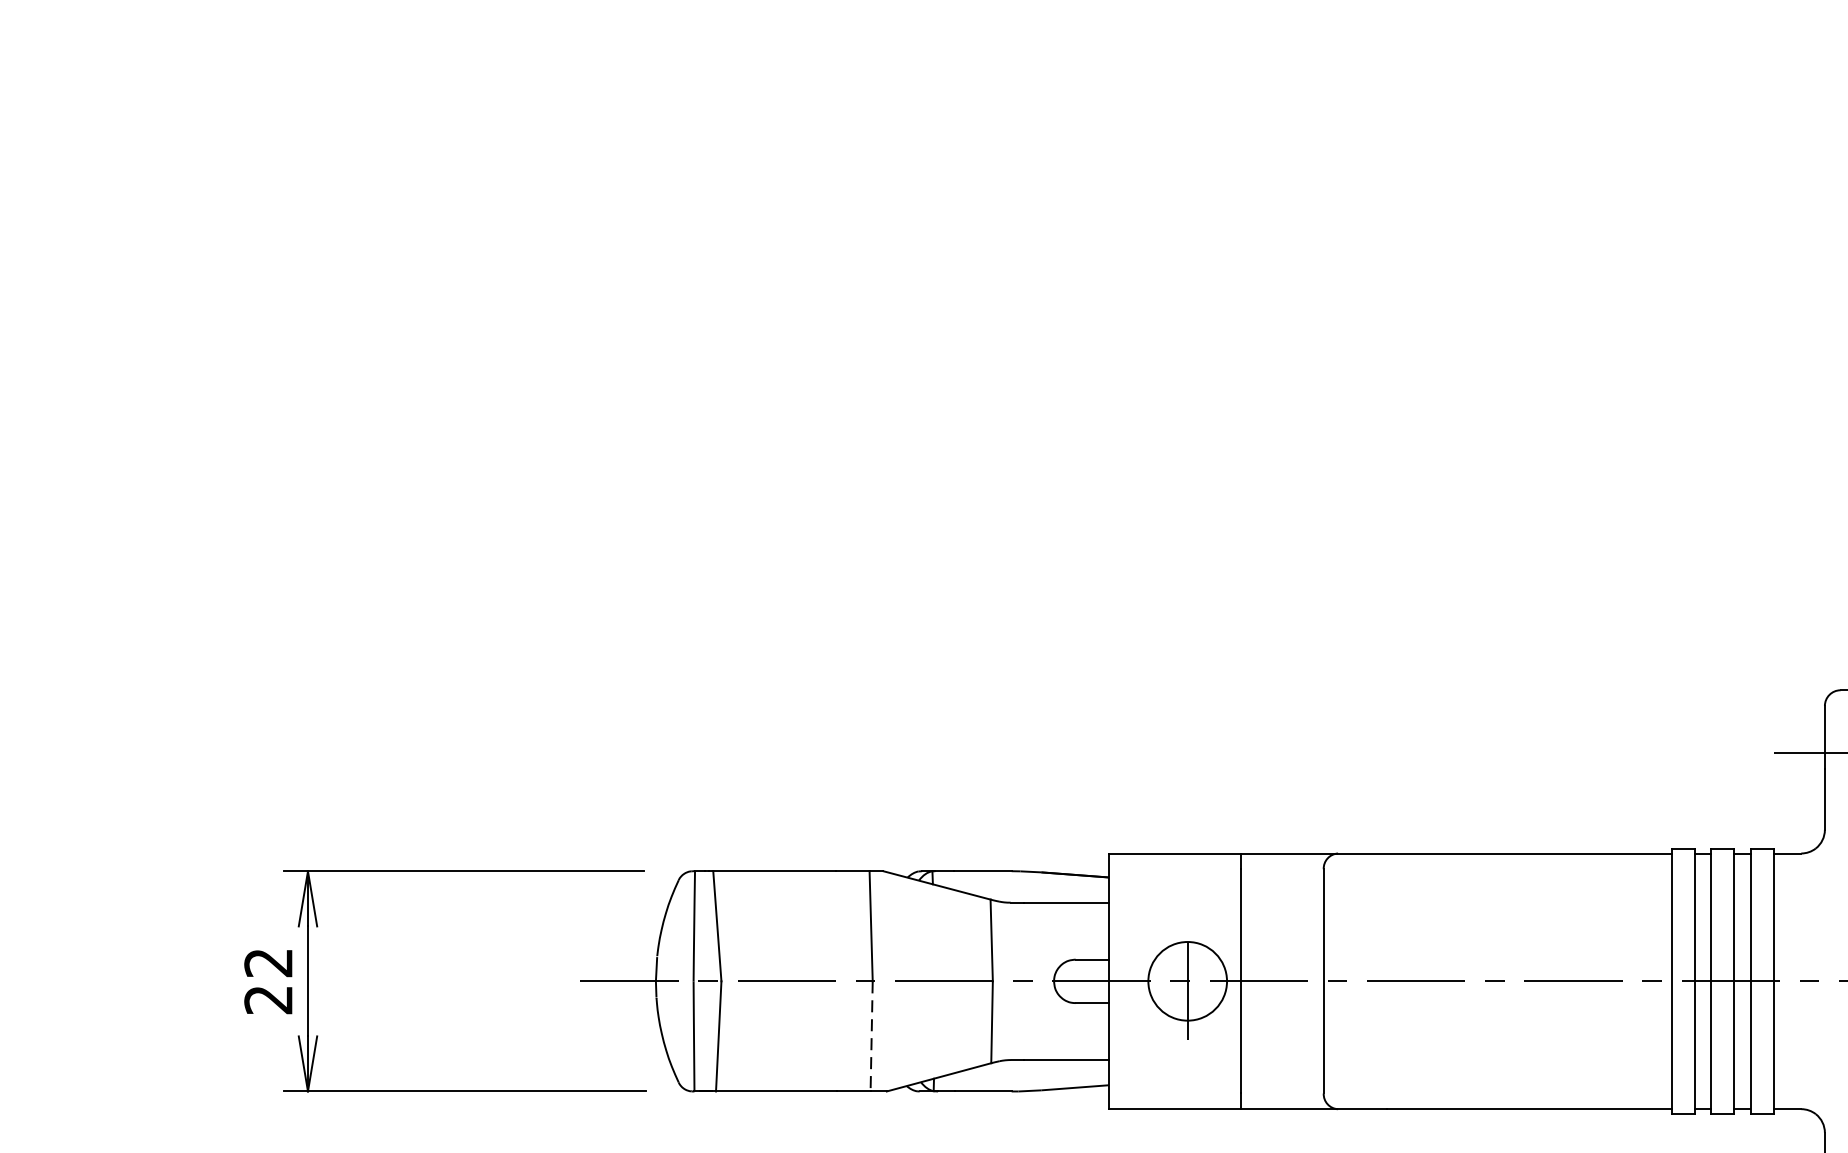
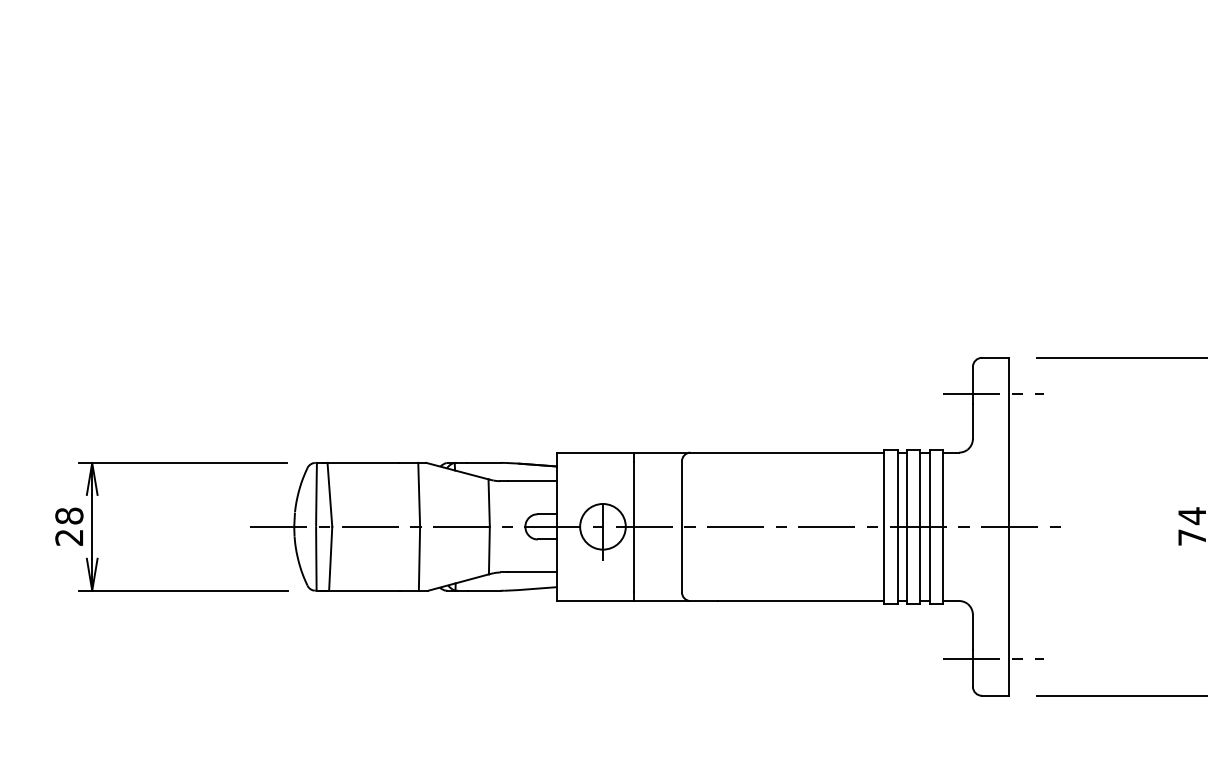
text: (268, 961) -> (69, 515), 22 -> 28
line: (871, 1035) -> (419, 558), dashed -> solid

